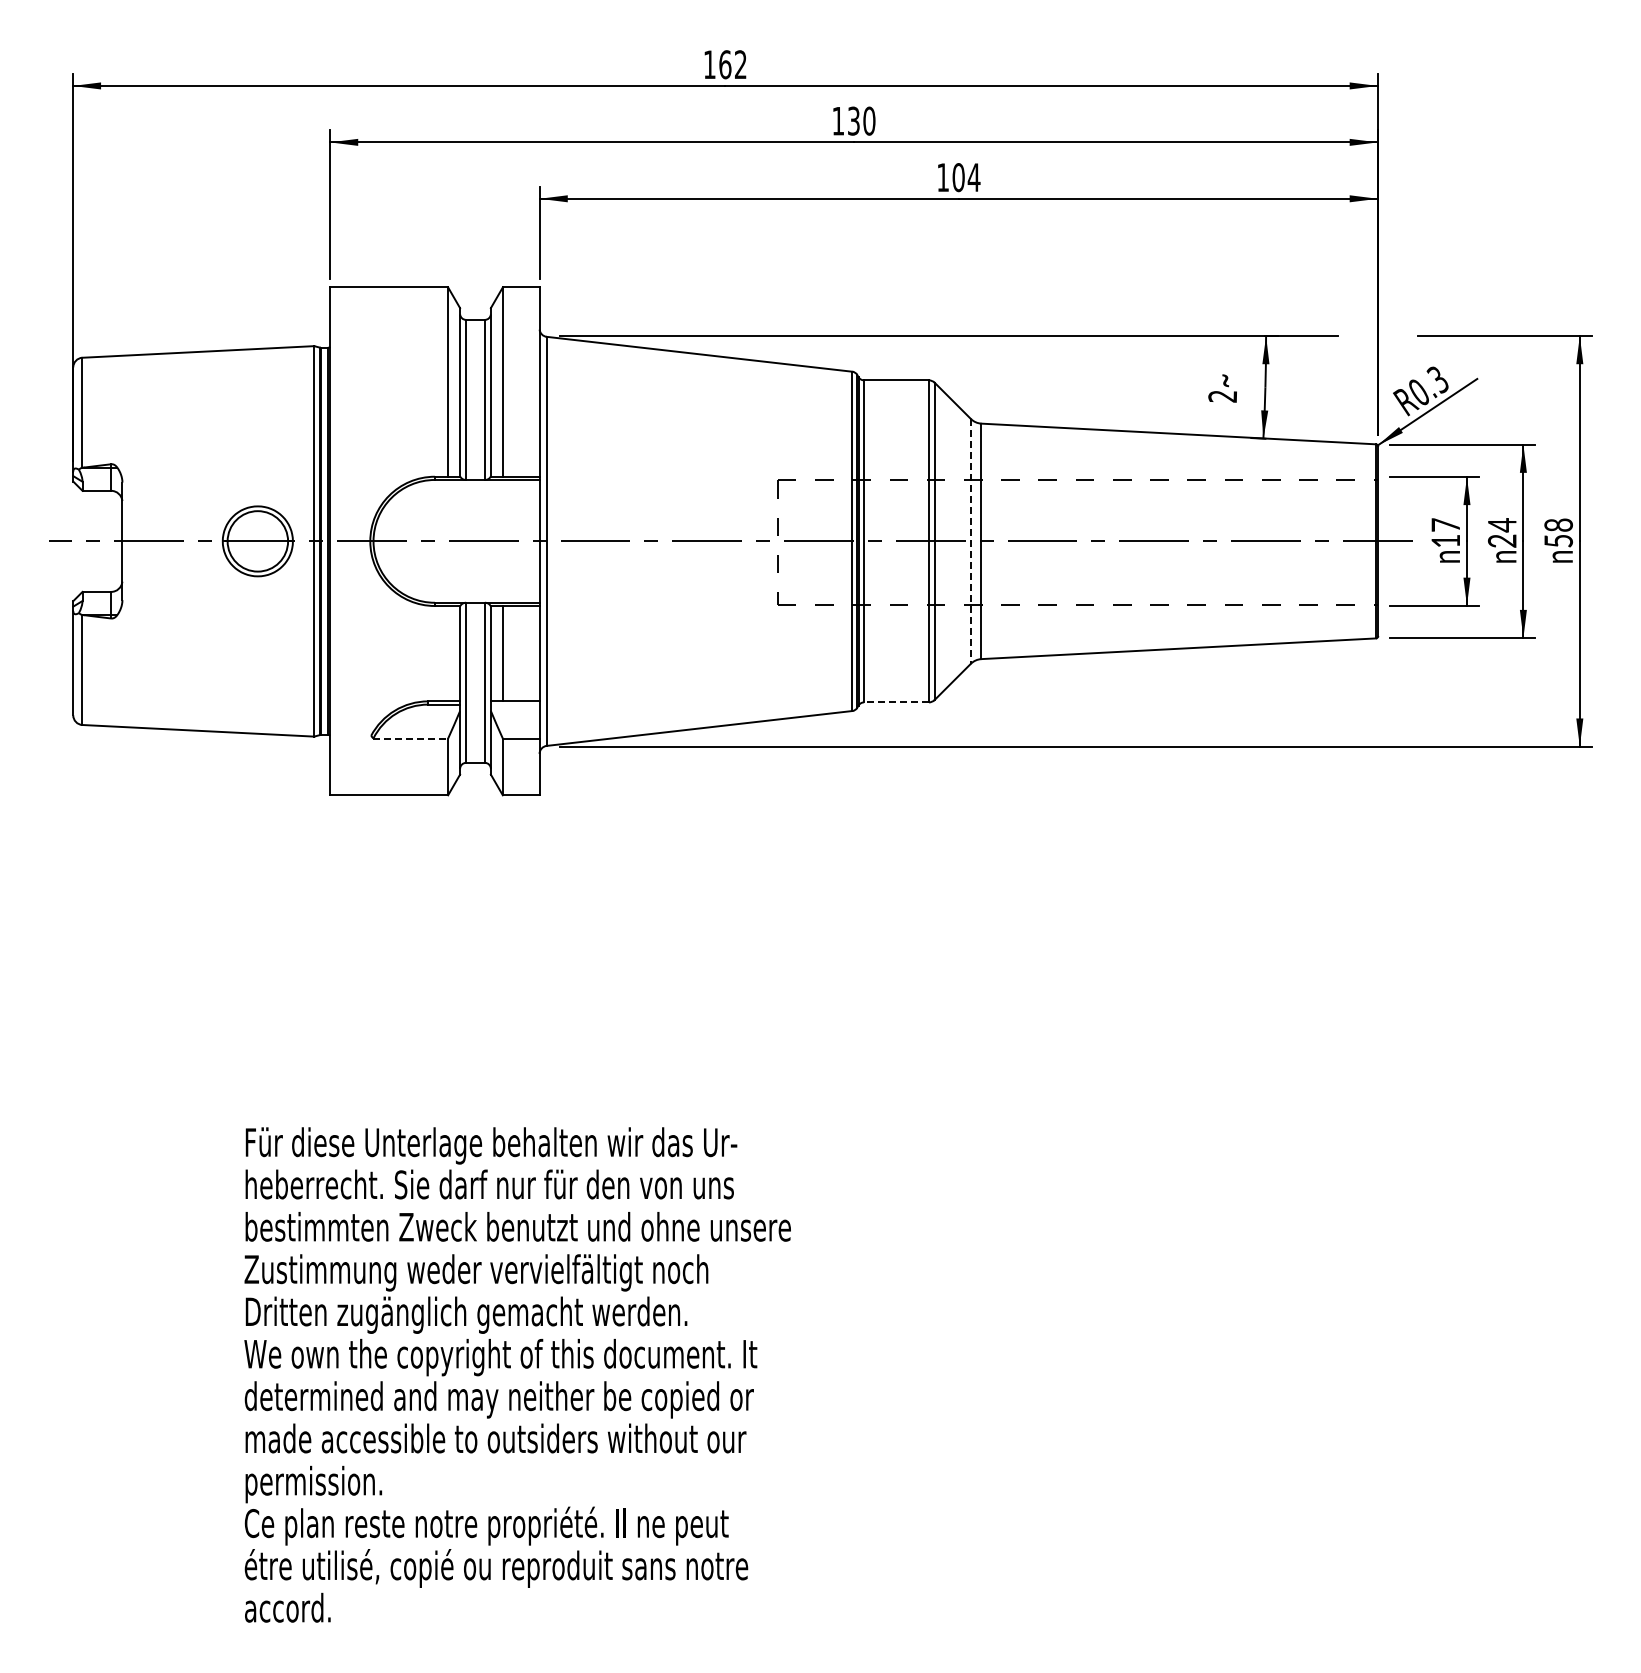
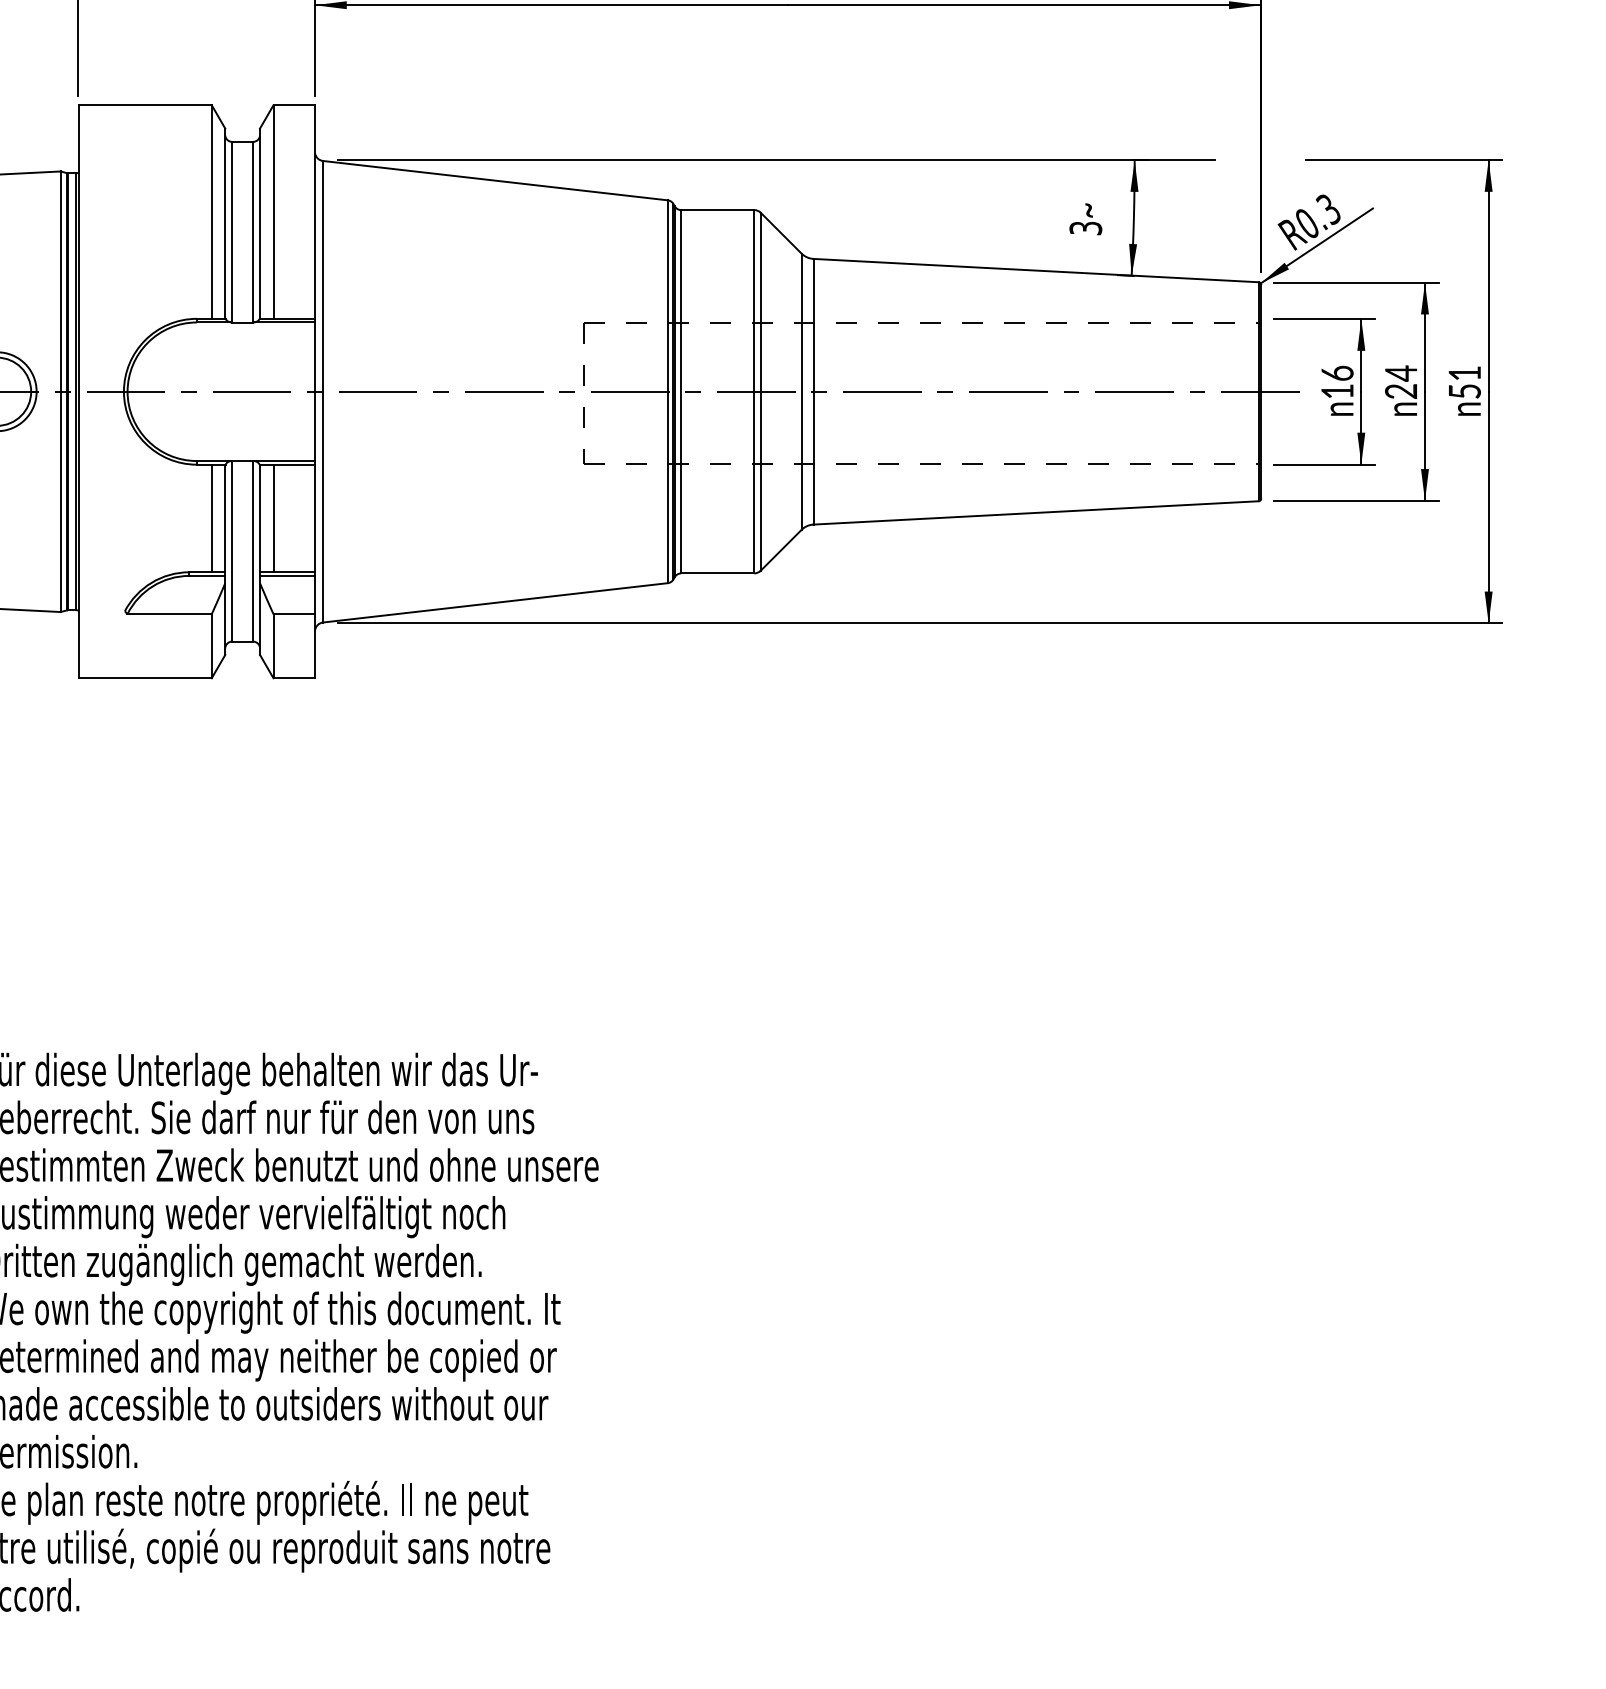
text: (1222, 396) -> (1085, 228), 2 -> 3
text: (1445, 524) -> (1337, 372), 17 -> 16
text: (1558, 524) -> (1464, 372), 58 -> 51
line: (970, 541) -> (801, 391), dashed -> solid
line: (448, 653) -> (212, 518), added
line: (896, 702) -> (717, 573), dashed -> solid
line: (514, 704) -> (286, 575), added
line: (411, 738) -> (170, 614), dashed -> solid

